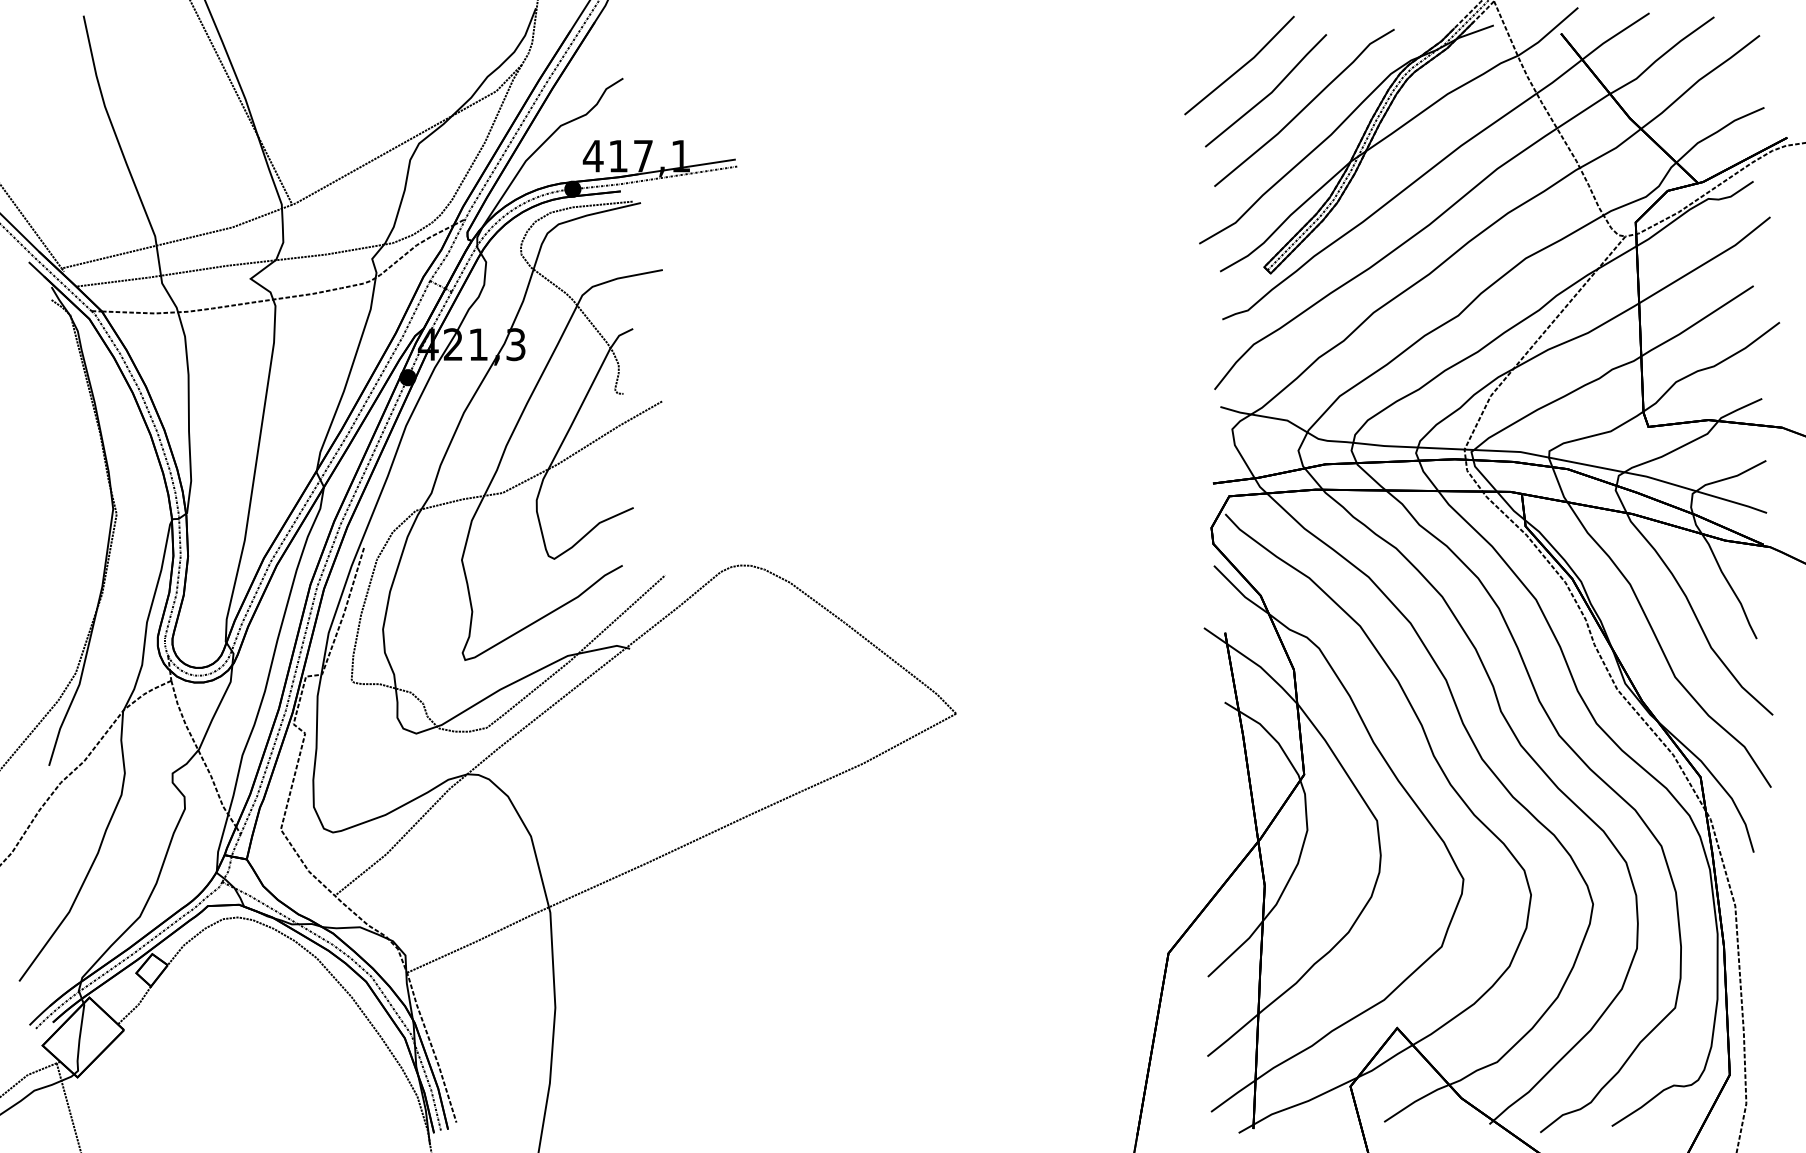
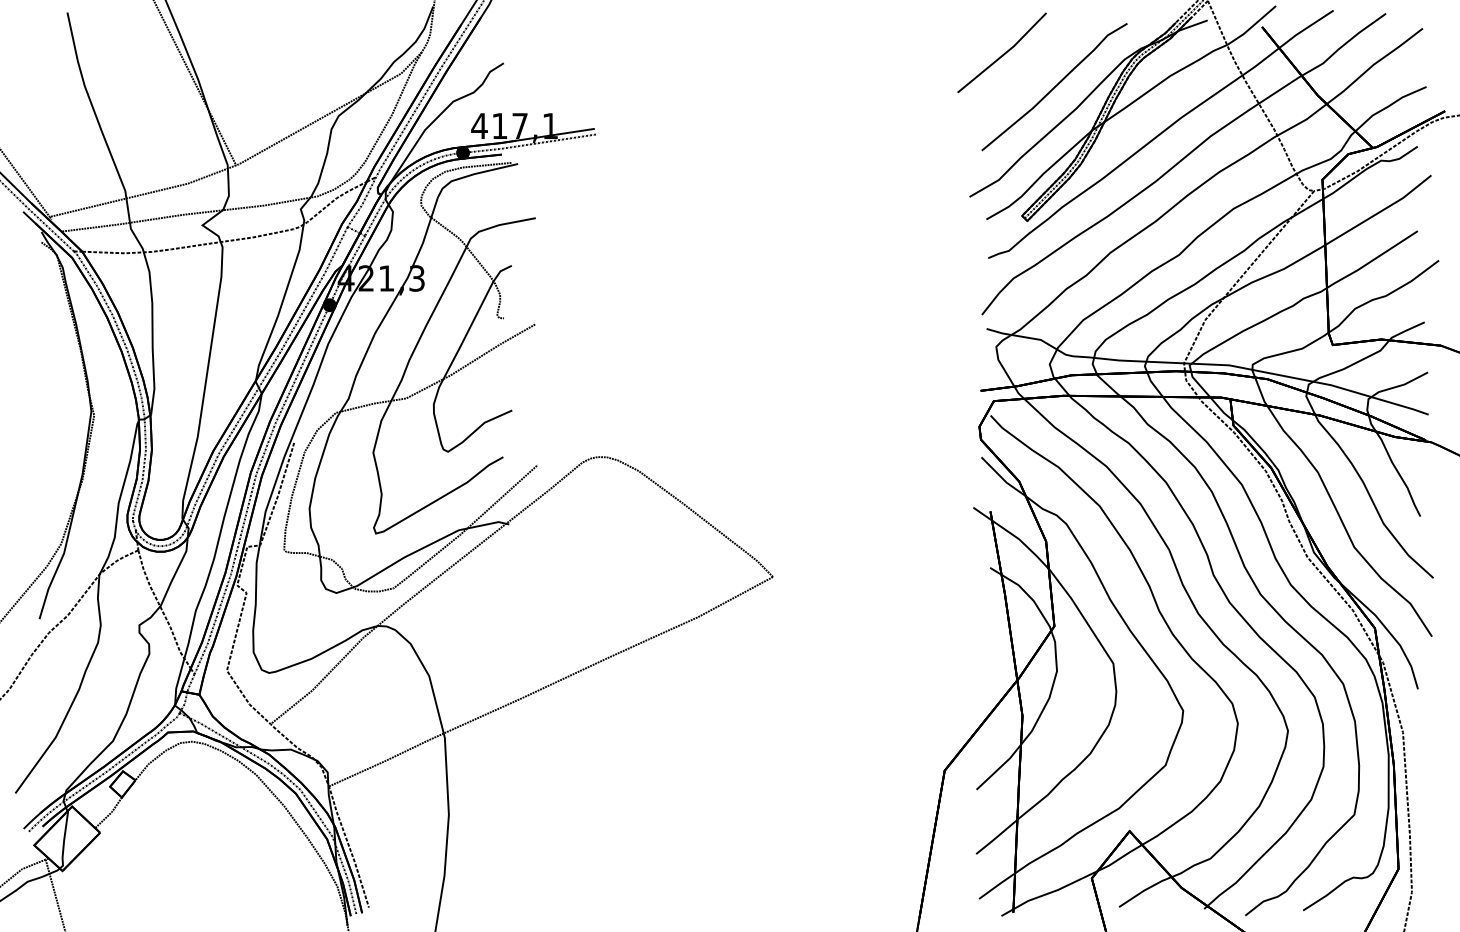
part: (1266, 90) -> (1023, 73), removed

